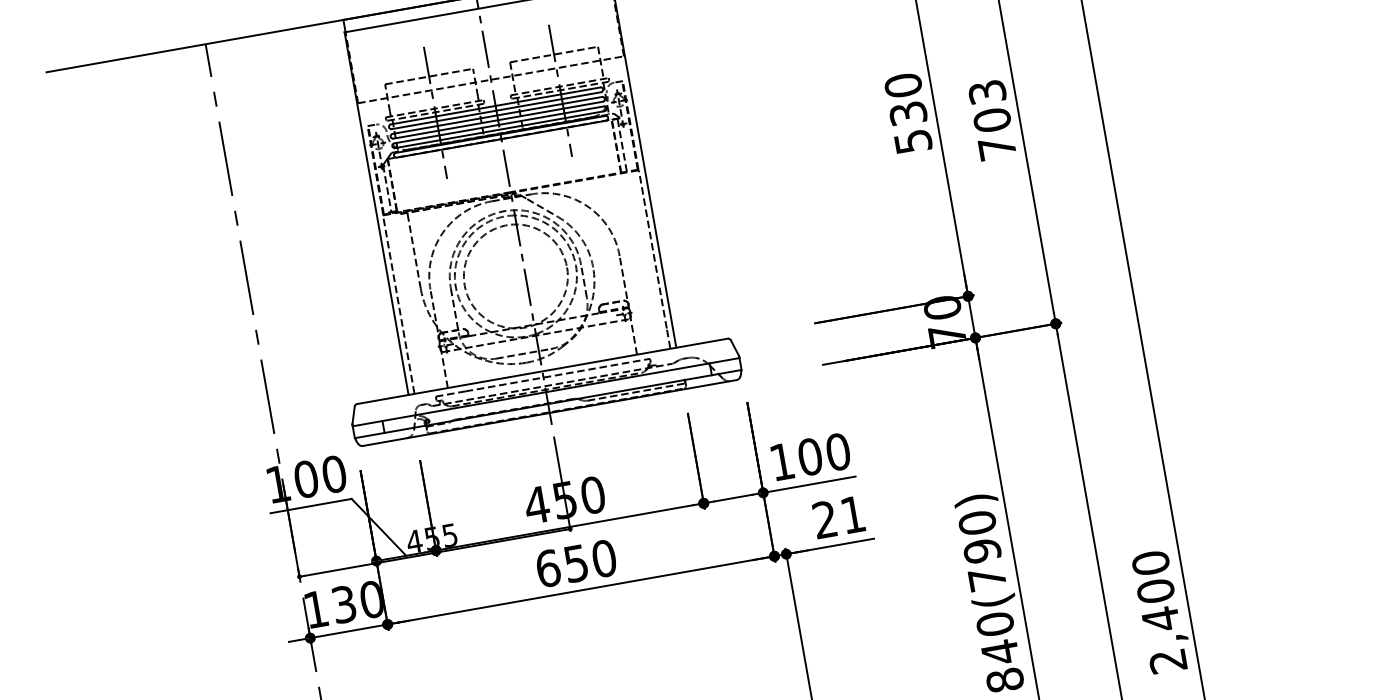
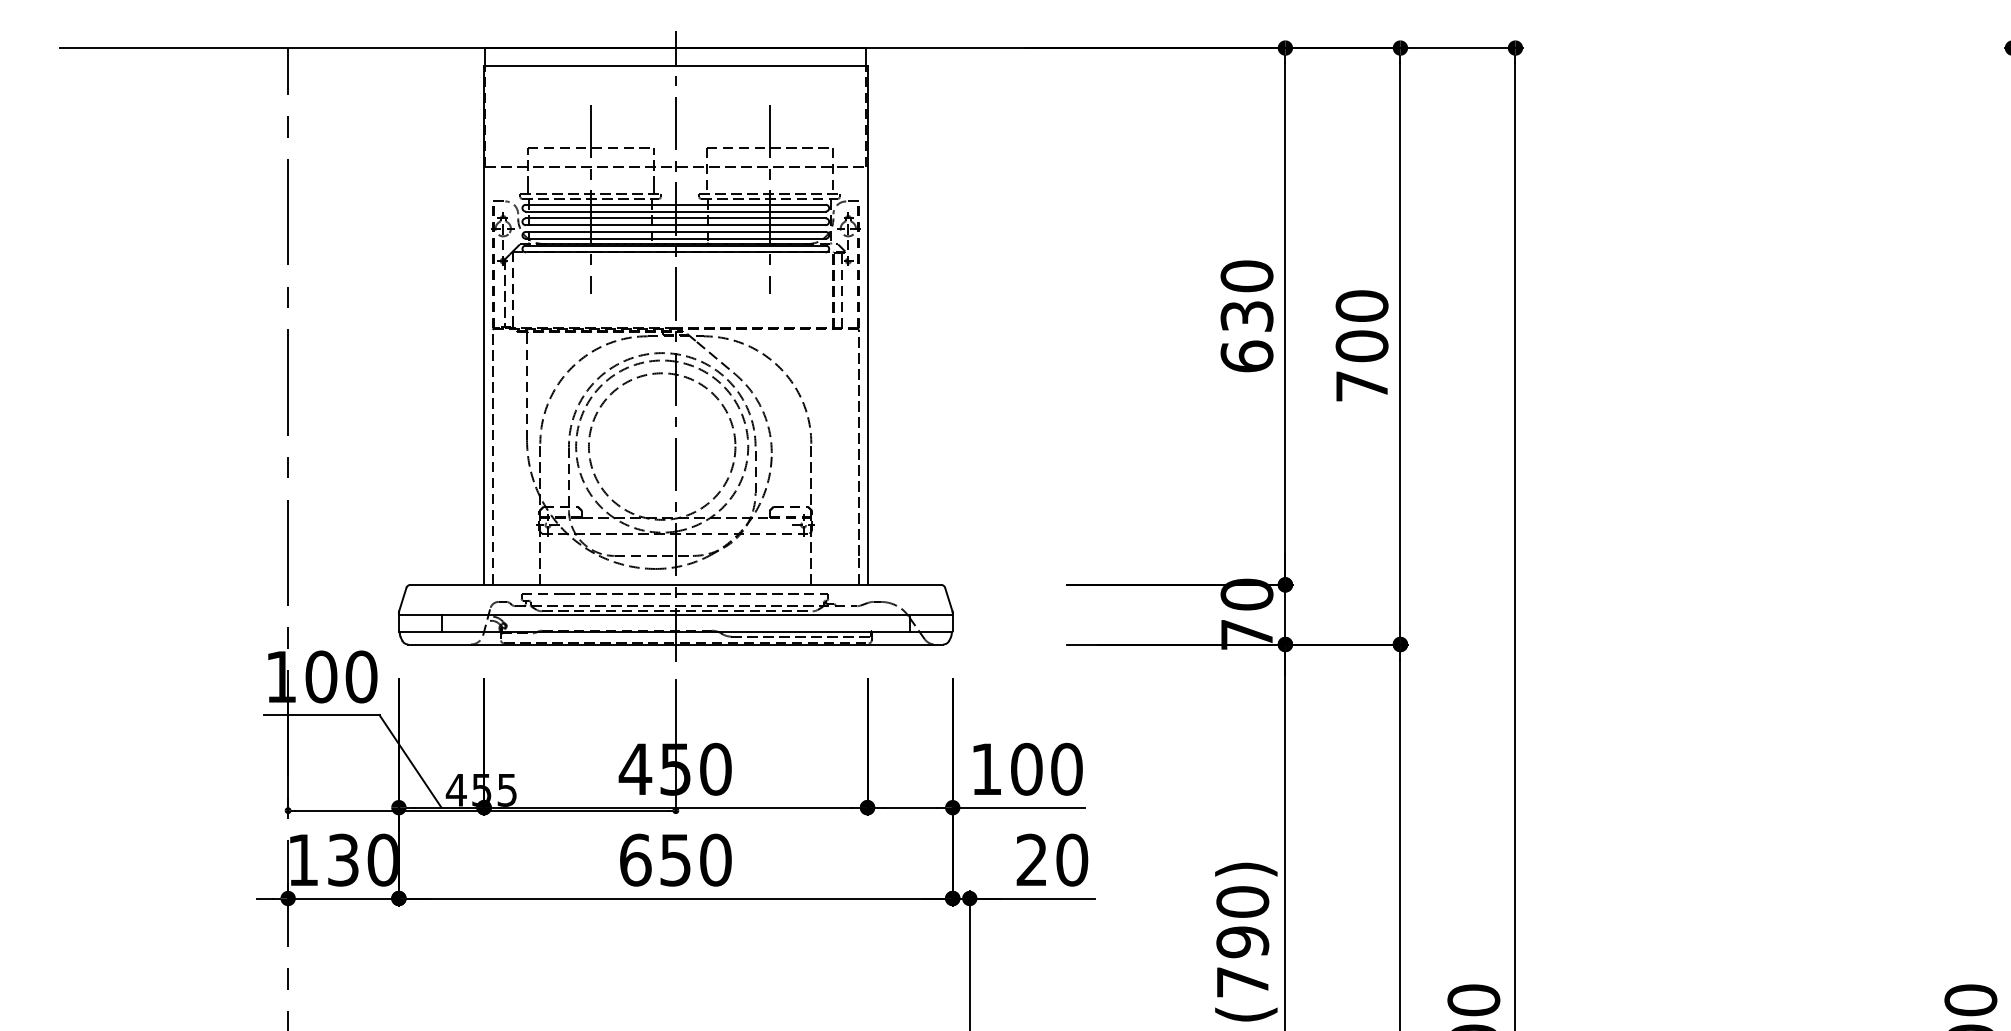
text: (986, 91) -> (1361, 305), 703 -> 700
text: (912, 141) -> (1246, 356), 530 -> 630
text: (853, 514) -> (1072, 859), 21 -> 20

